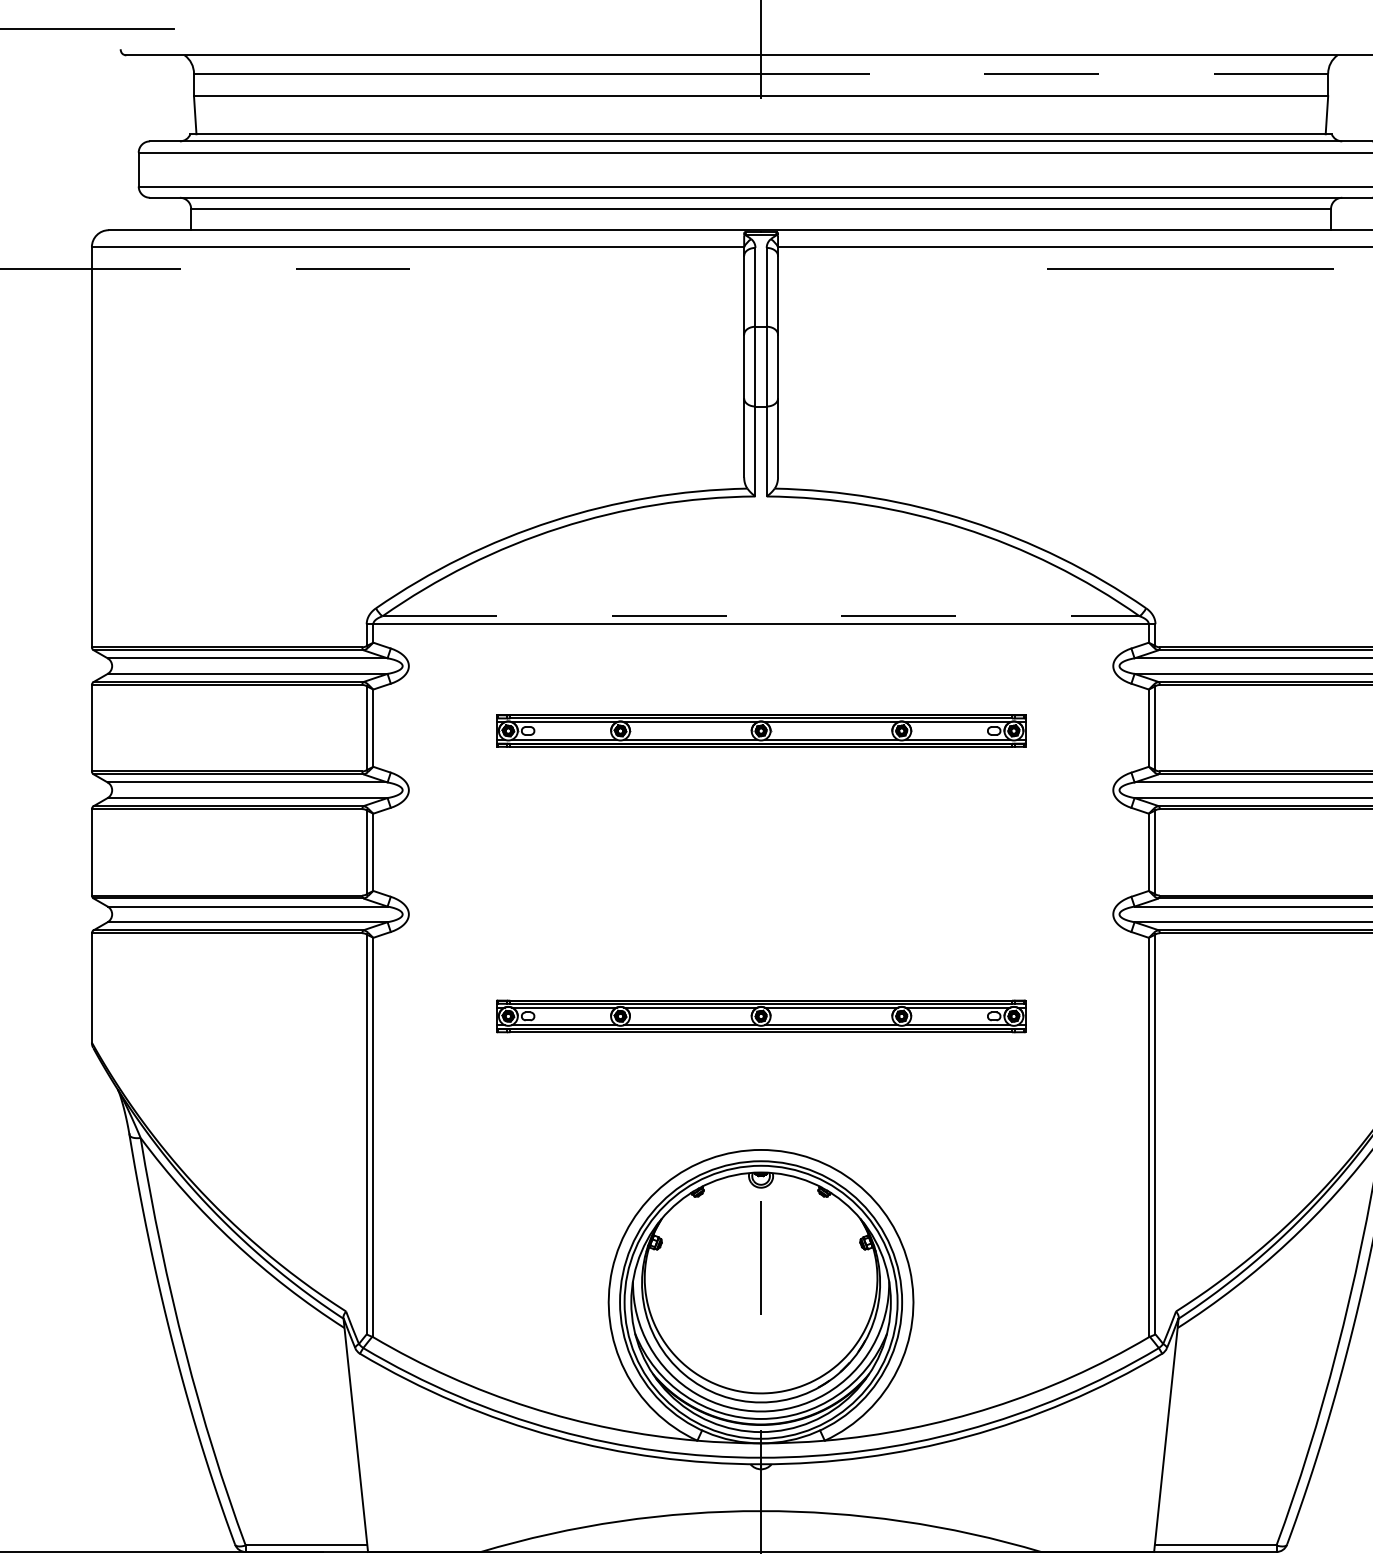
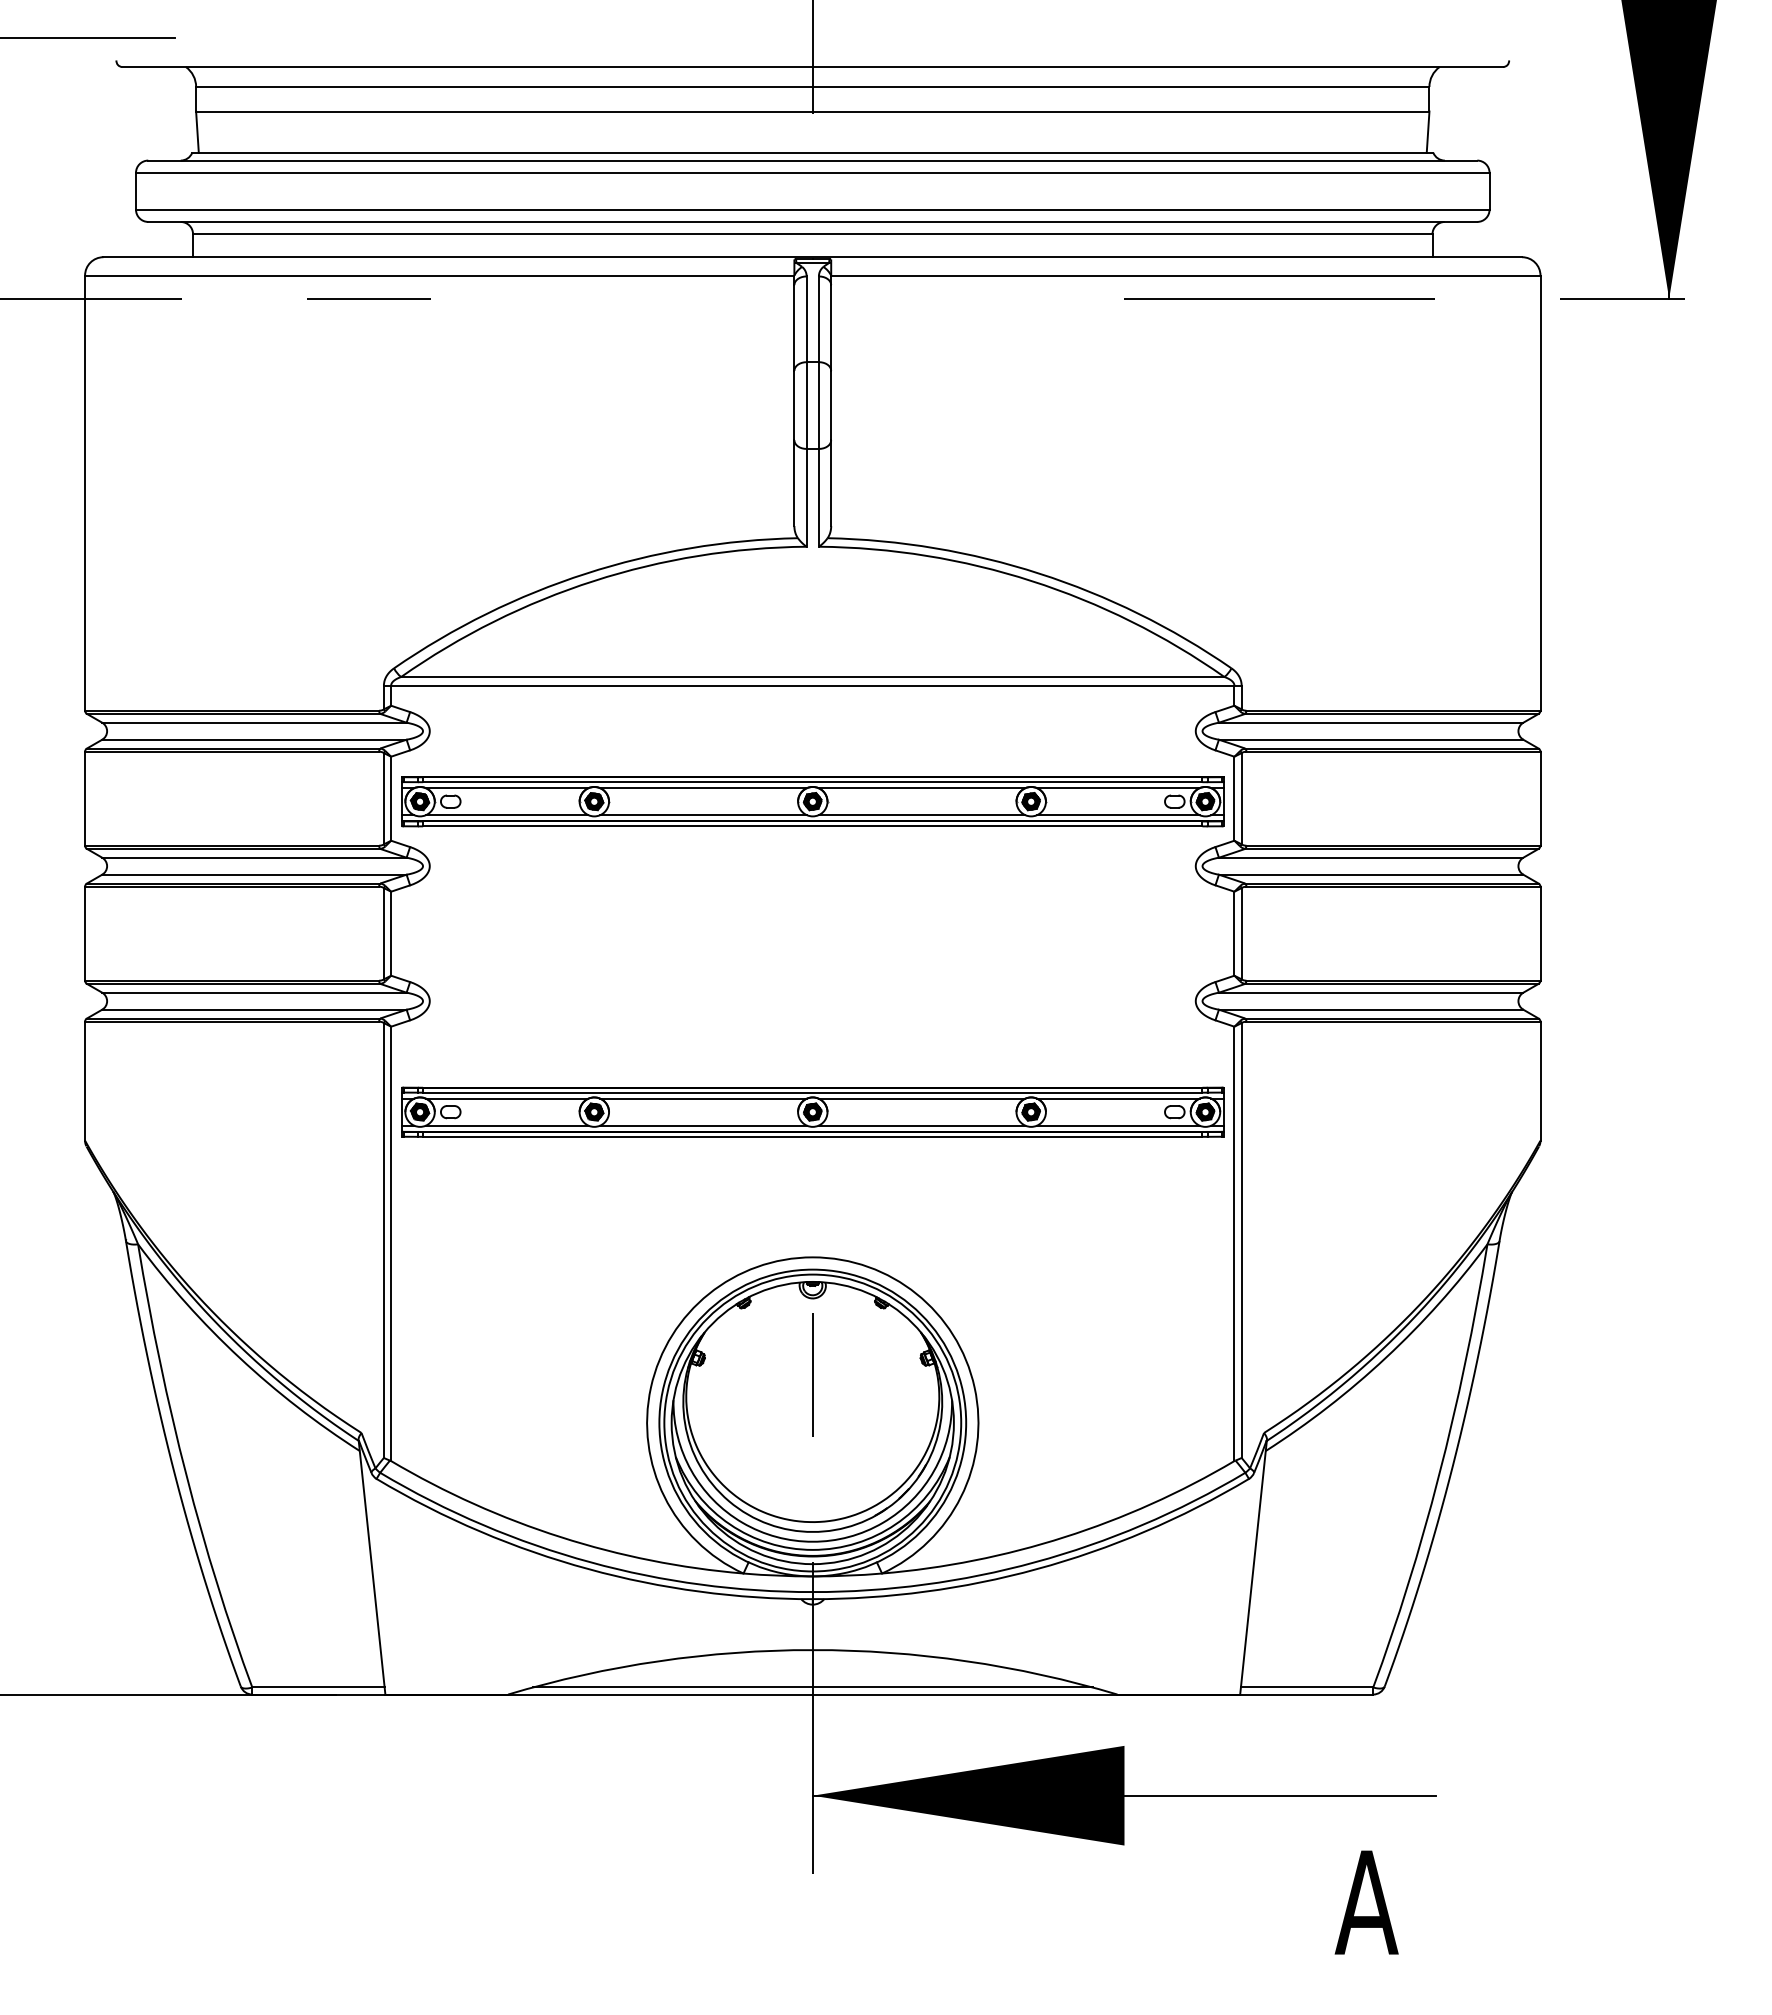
line: (1044, 73) -> (1120, 86), dashed -> solid
line: (760, 615) -> (812, 676), dashed -> solid
part: (760, 730) -> (812, 801), size x1.43
part: (760, 1015) -> (812, 1111), size x1.43
line: (760, 1545) -> (812, 1687), added

